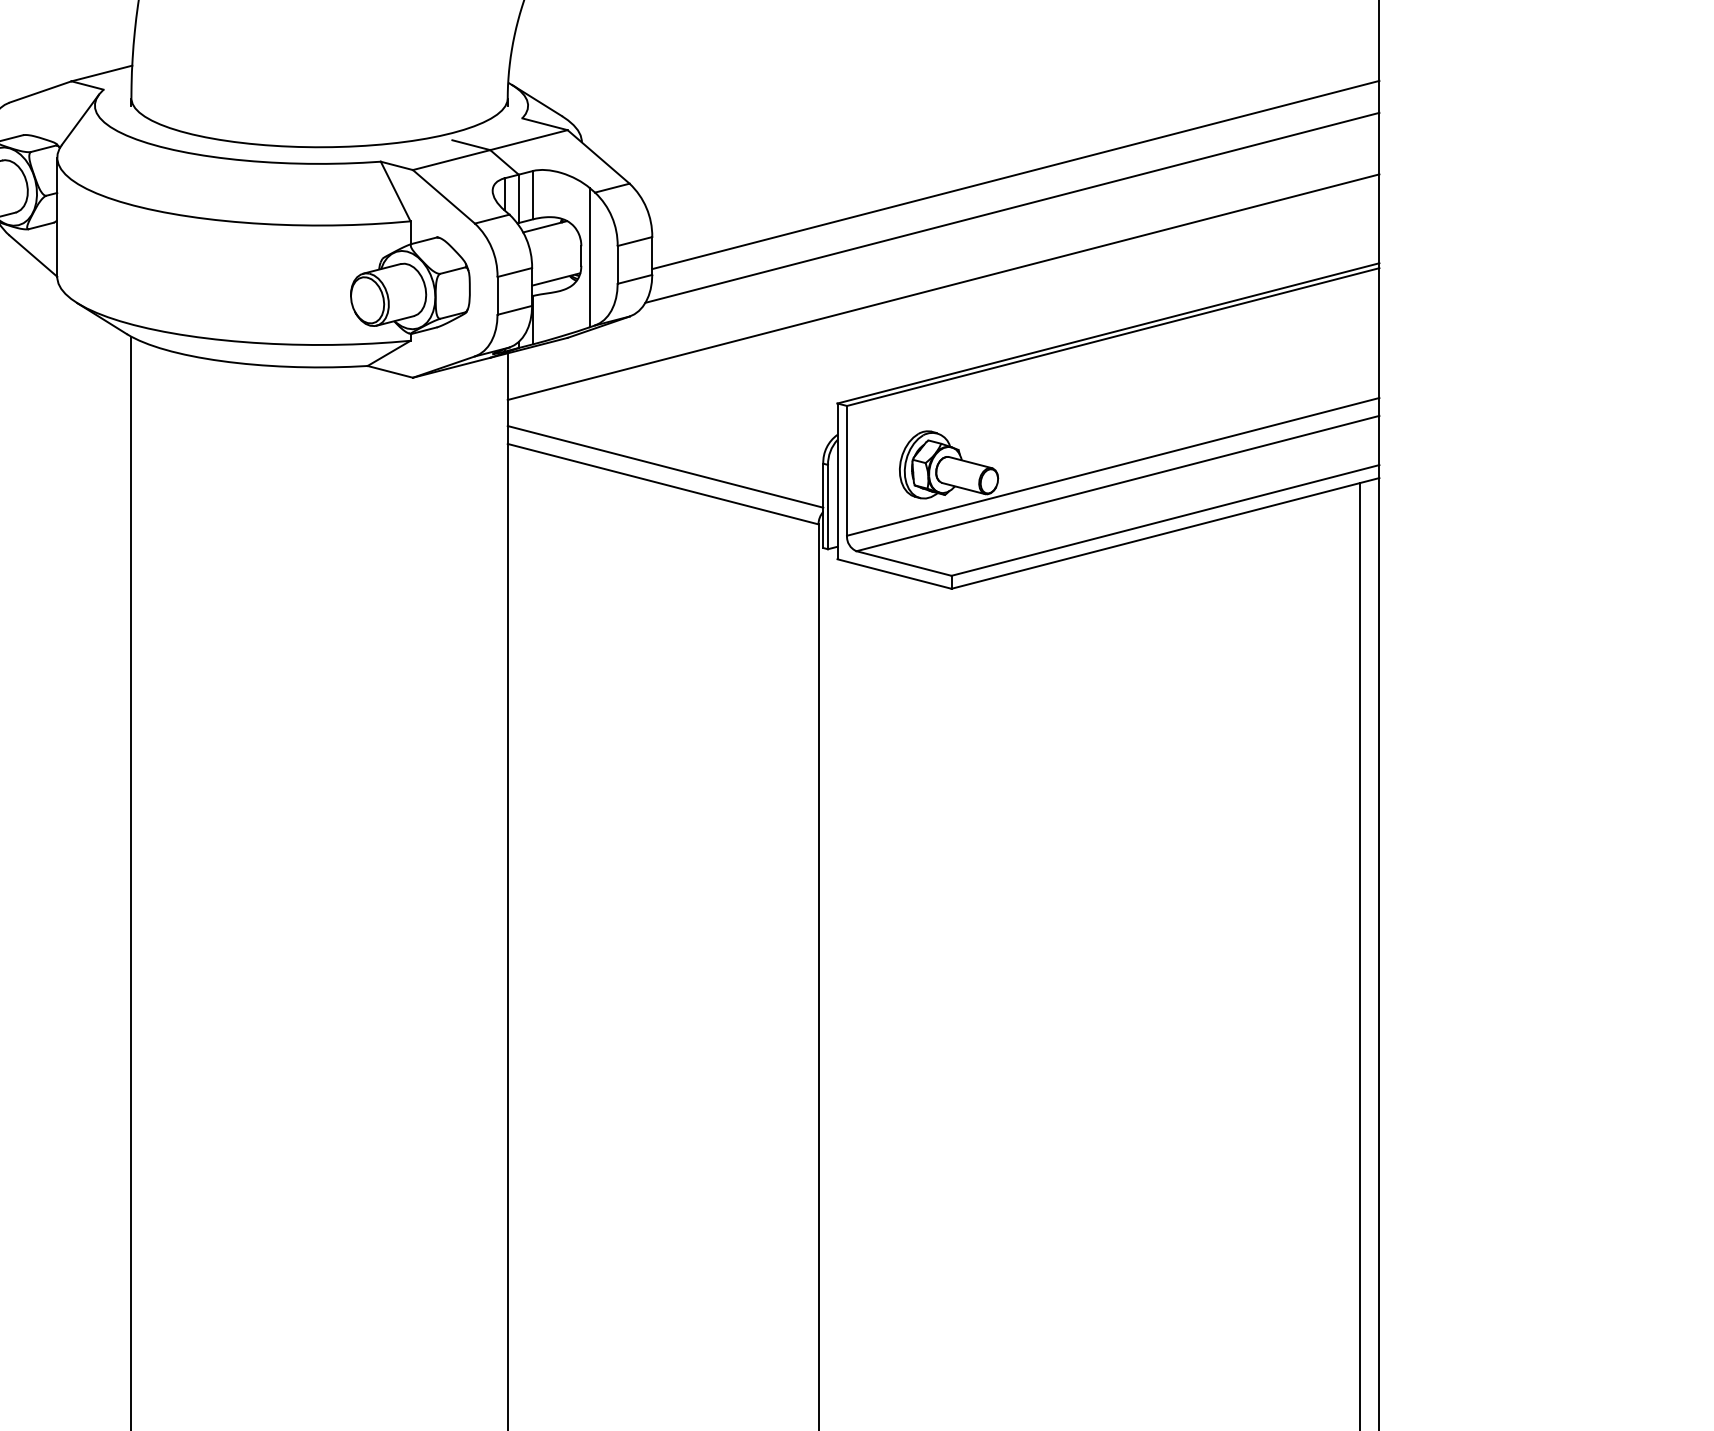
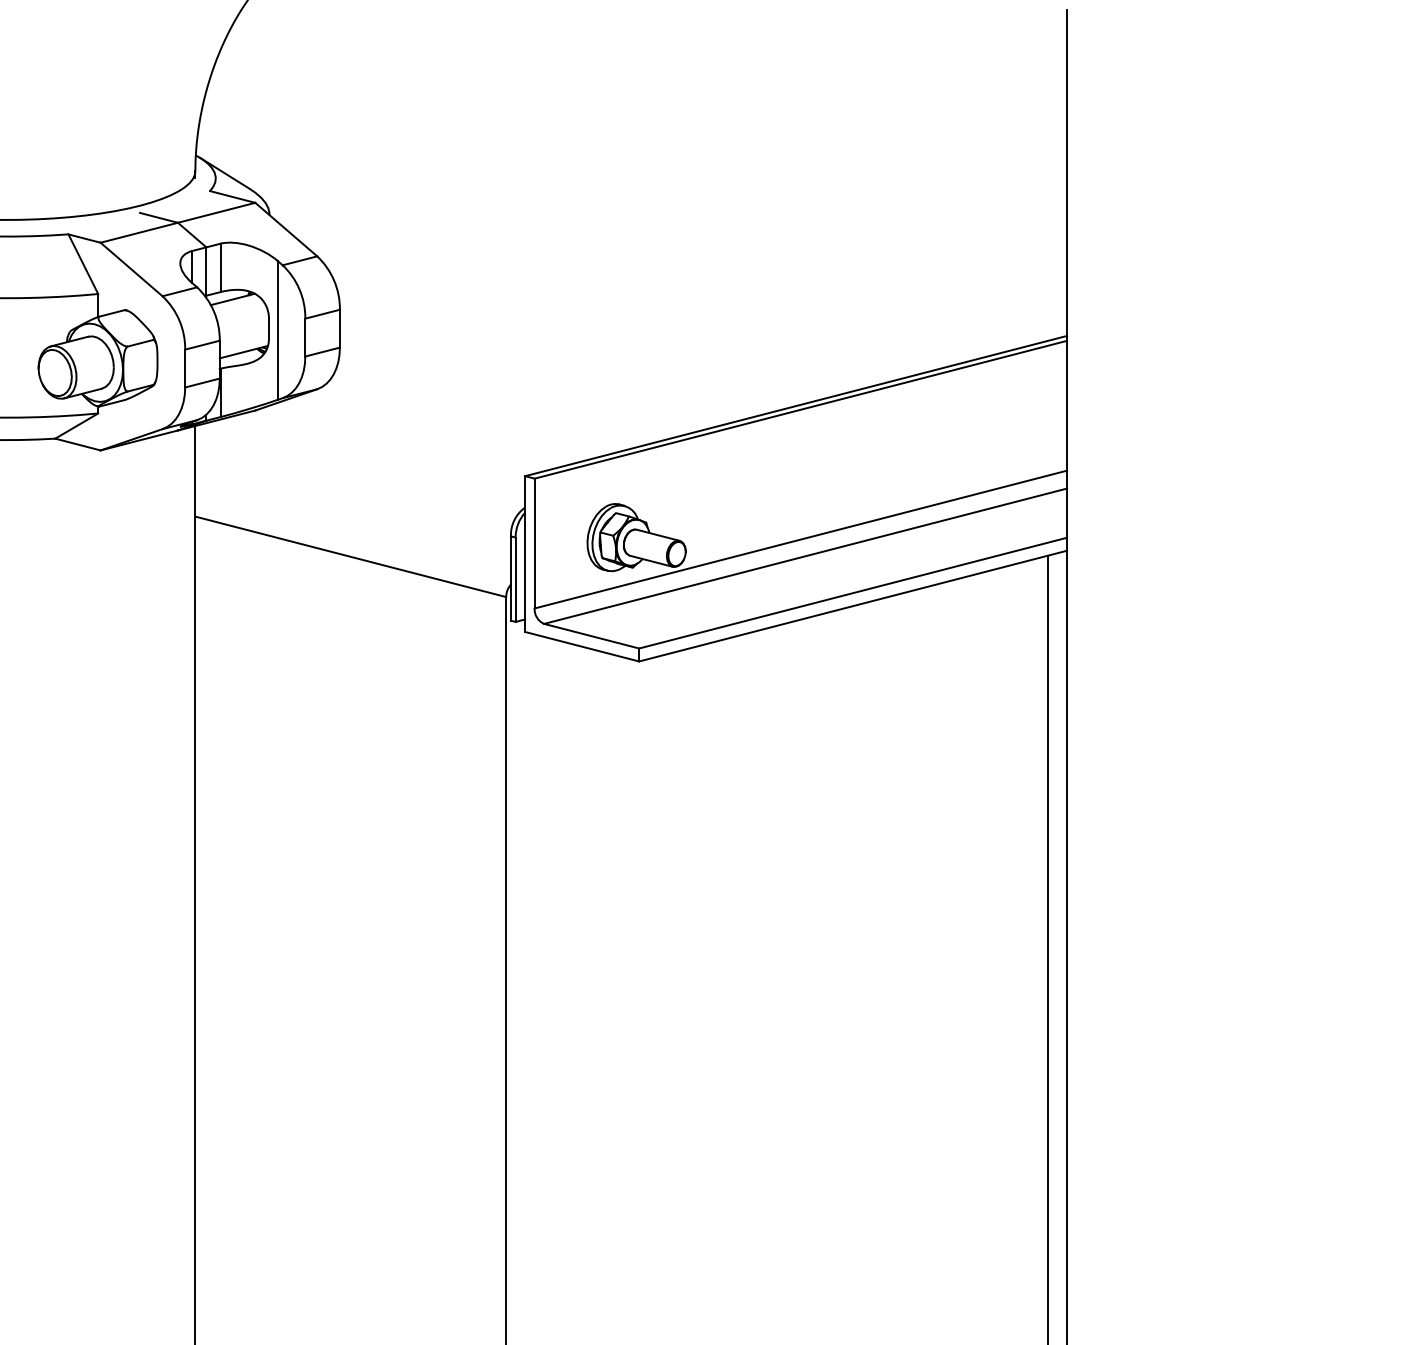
line: (1015, 174) -> (703, 247), removed
line: (1012, 207) -> (700, 280), removed
line: (943, 287) -> (631, 360), removed
line: (665, 466) -> (353, 539), removed

